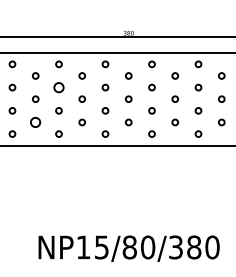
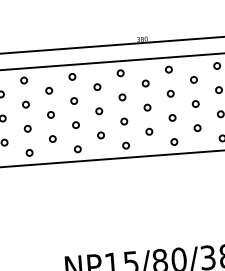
circle: (58, 87) -> (73, 100), size x0.62
circle: (35, 122) -> (52, 139), size x0.62

